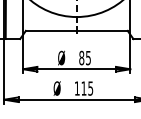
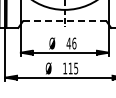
line: (76, 31) -> (64, 21), solid -> dashed
text: (84, 58) -> (71, 43), 85 -> 46

